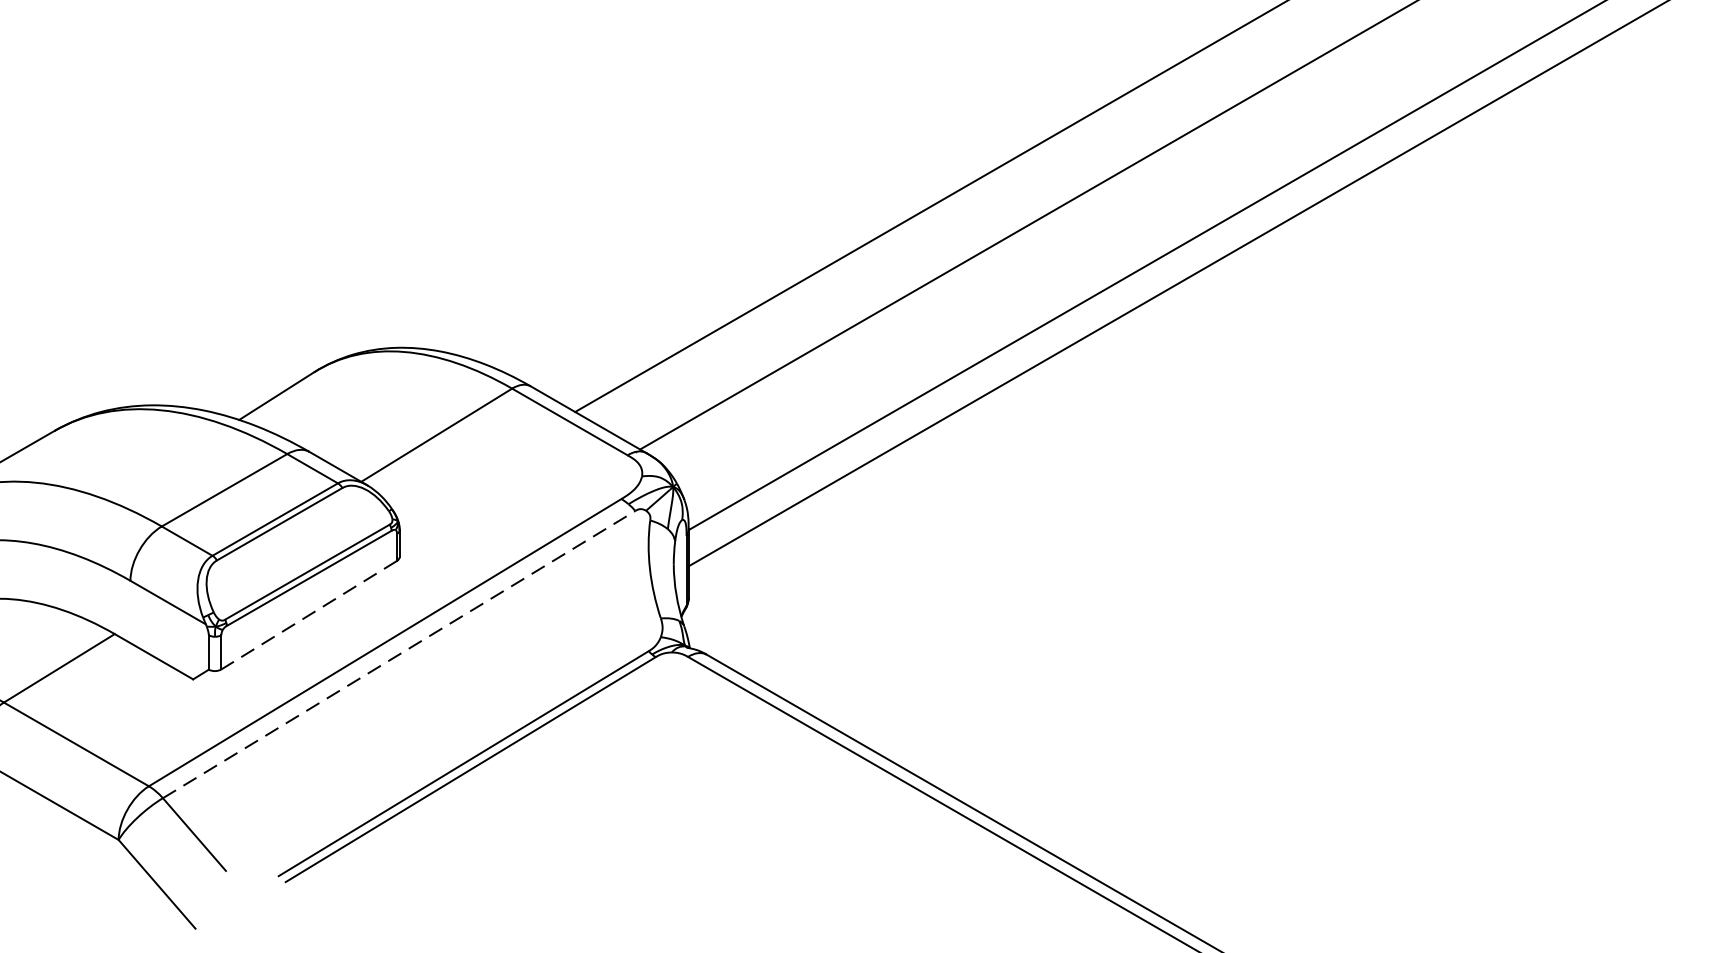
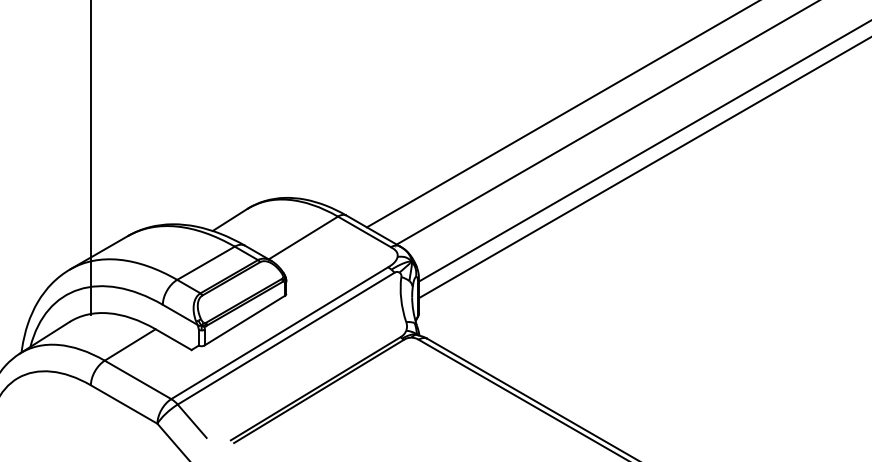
line: (308, 614) -> (244, 320), dashed -> solid
line: (399, 654) -> (286, 338), dashed -> solid

